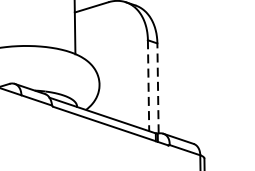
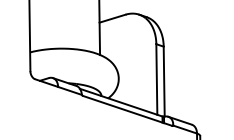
line: (148, 85) -> (156, 79), dashed -> solid
line: (158, 88) -> (164, 81), dashed -> solid

